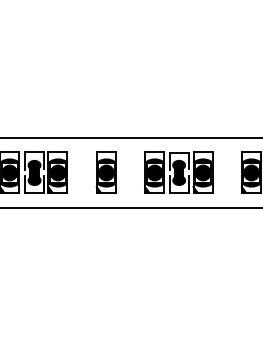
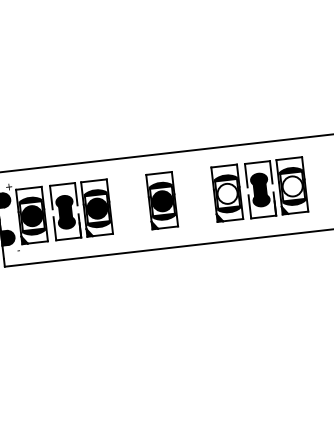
fill: (154, 172) -> (227, 193), removed
fill: (202, 172) -> (291, 185), removed

